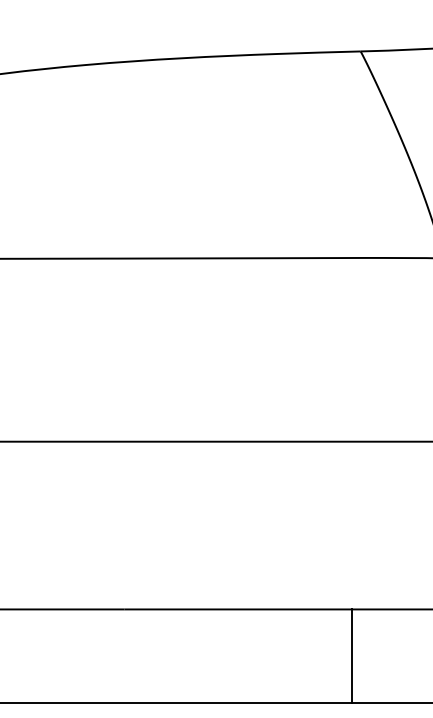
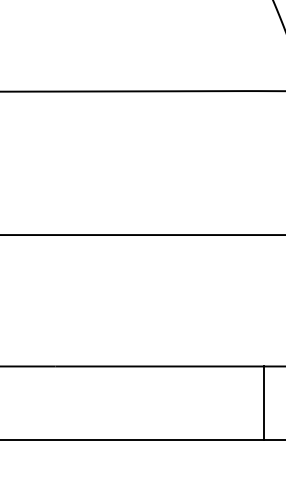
line: (351, 656) -> (264, 403), moved

